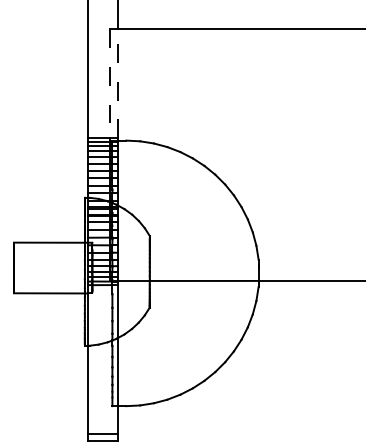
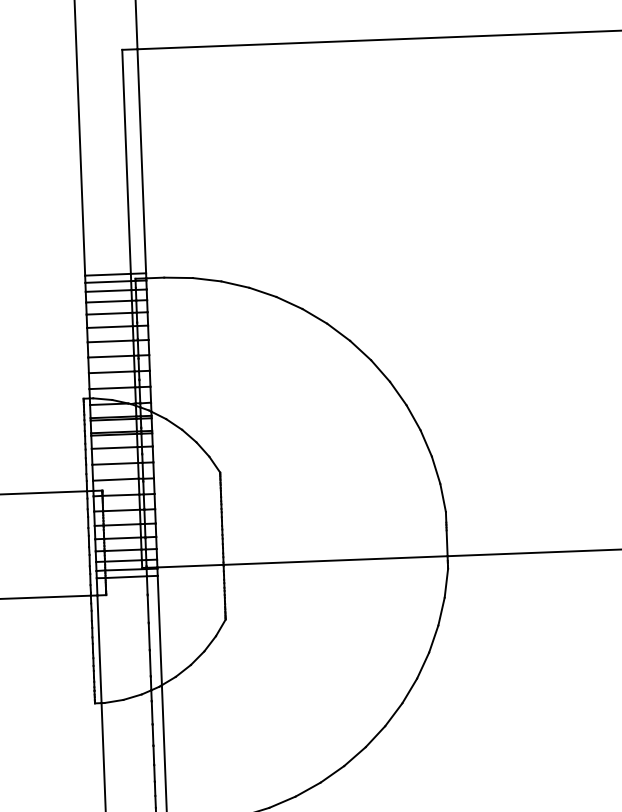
line: (117, 83) -> (141, 160), dashed -> solid
line: (110, 84) -> (127, 163), dashed -> solid

